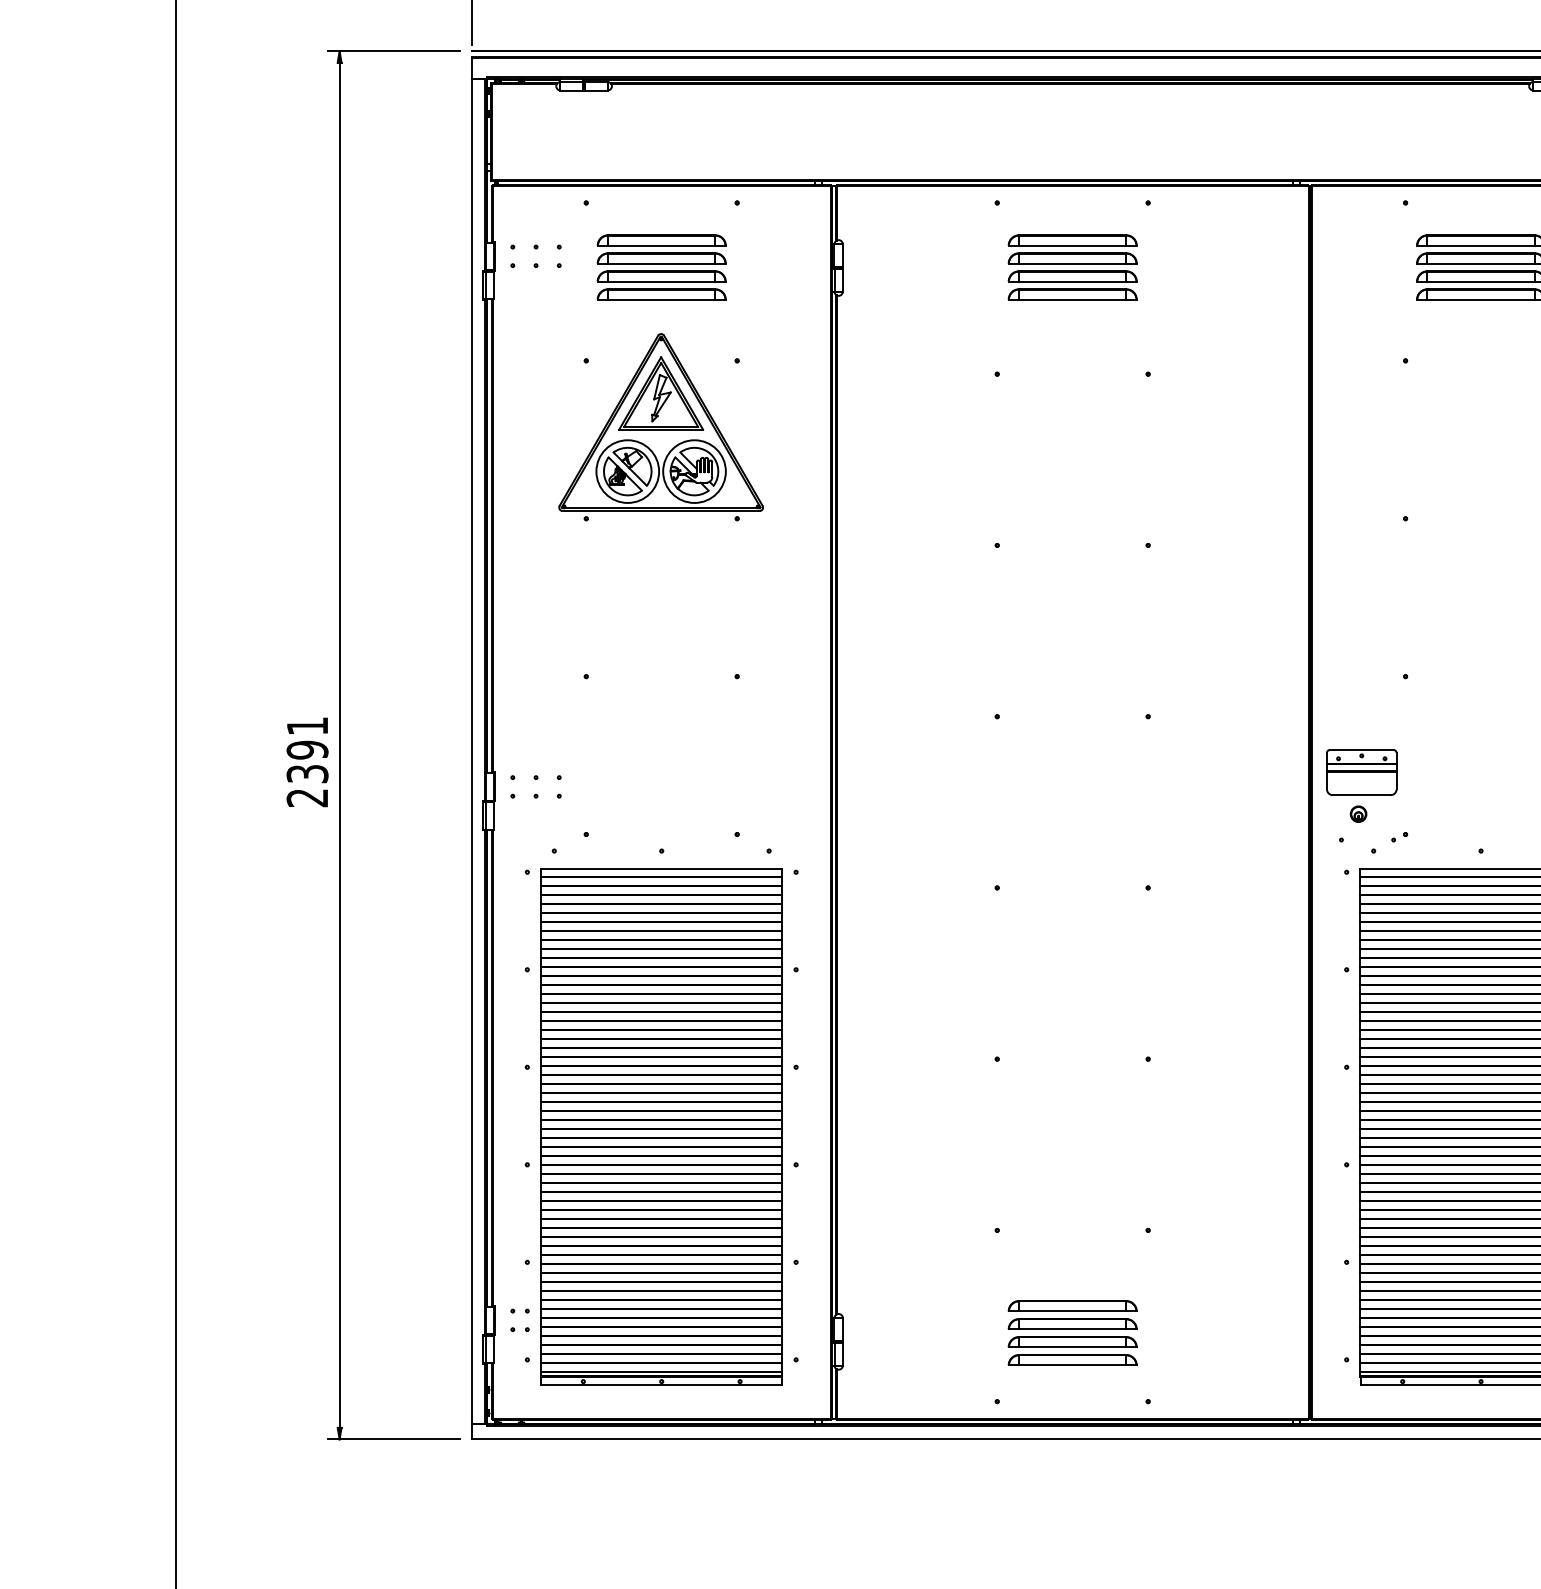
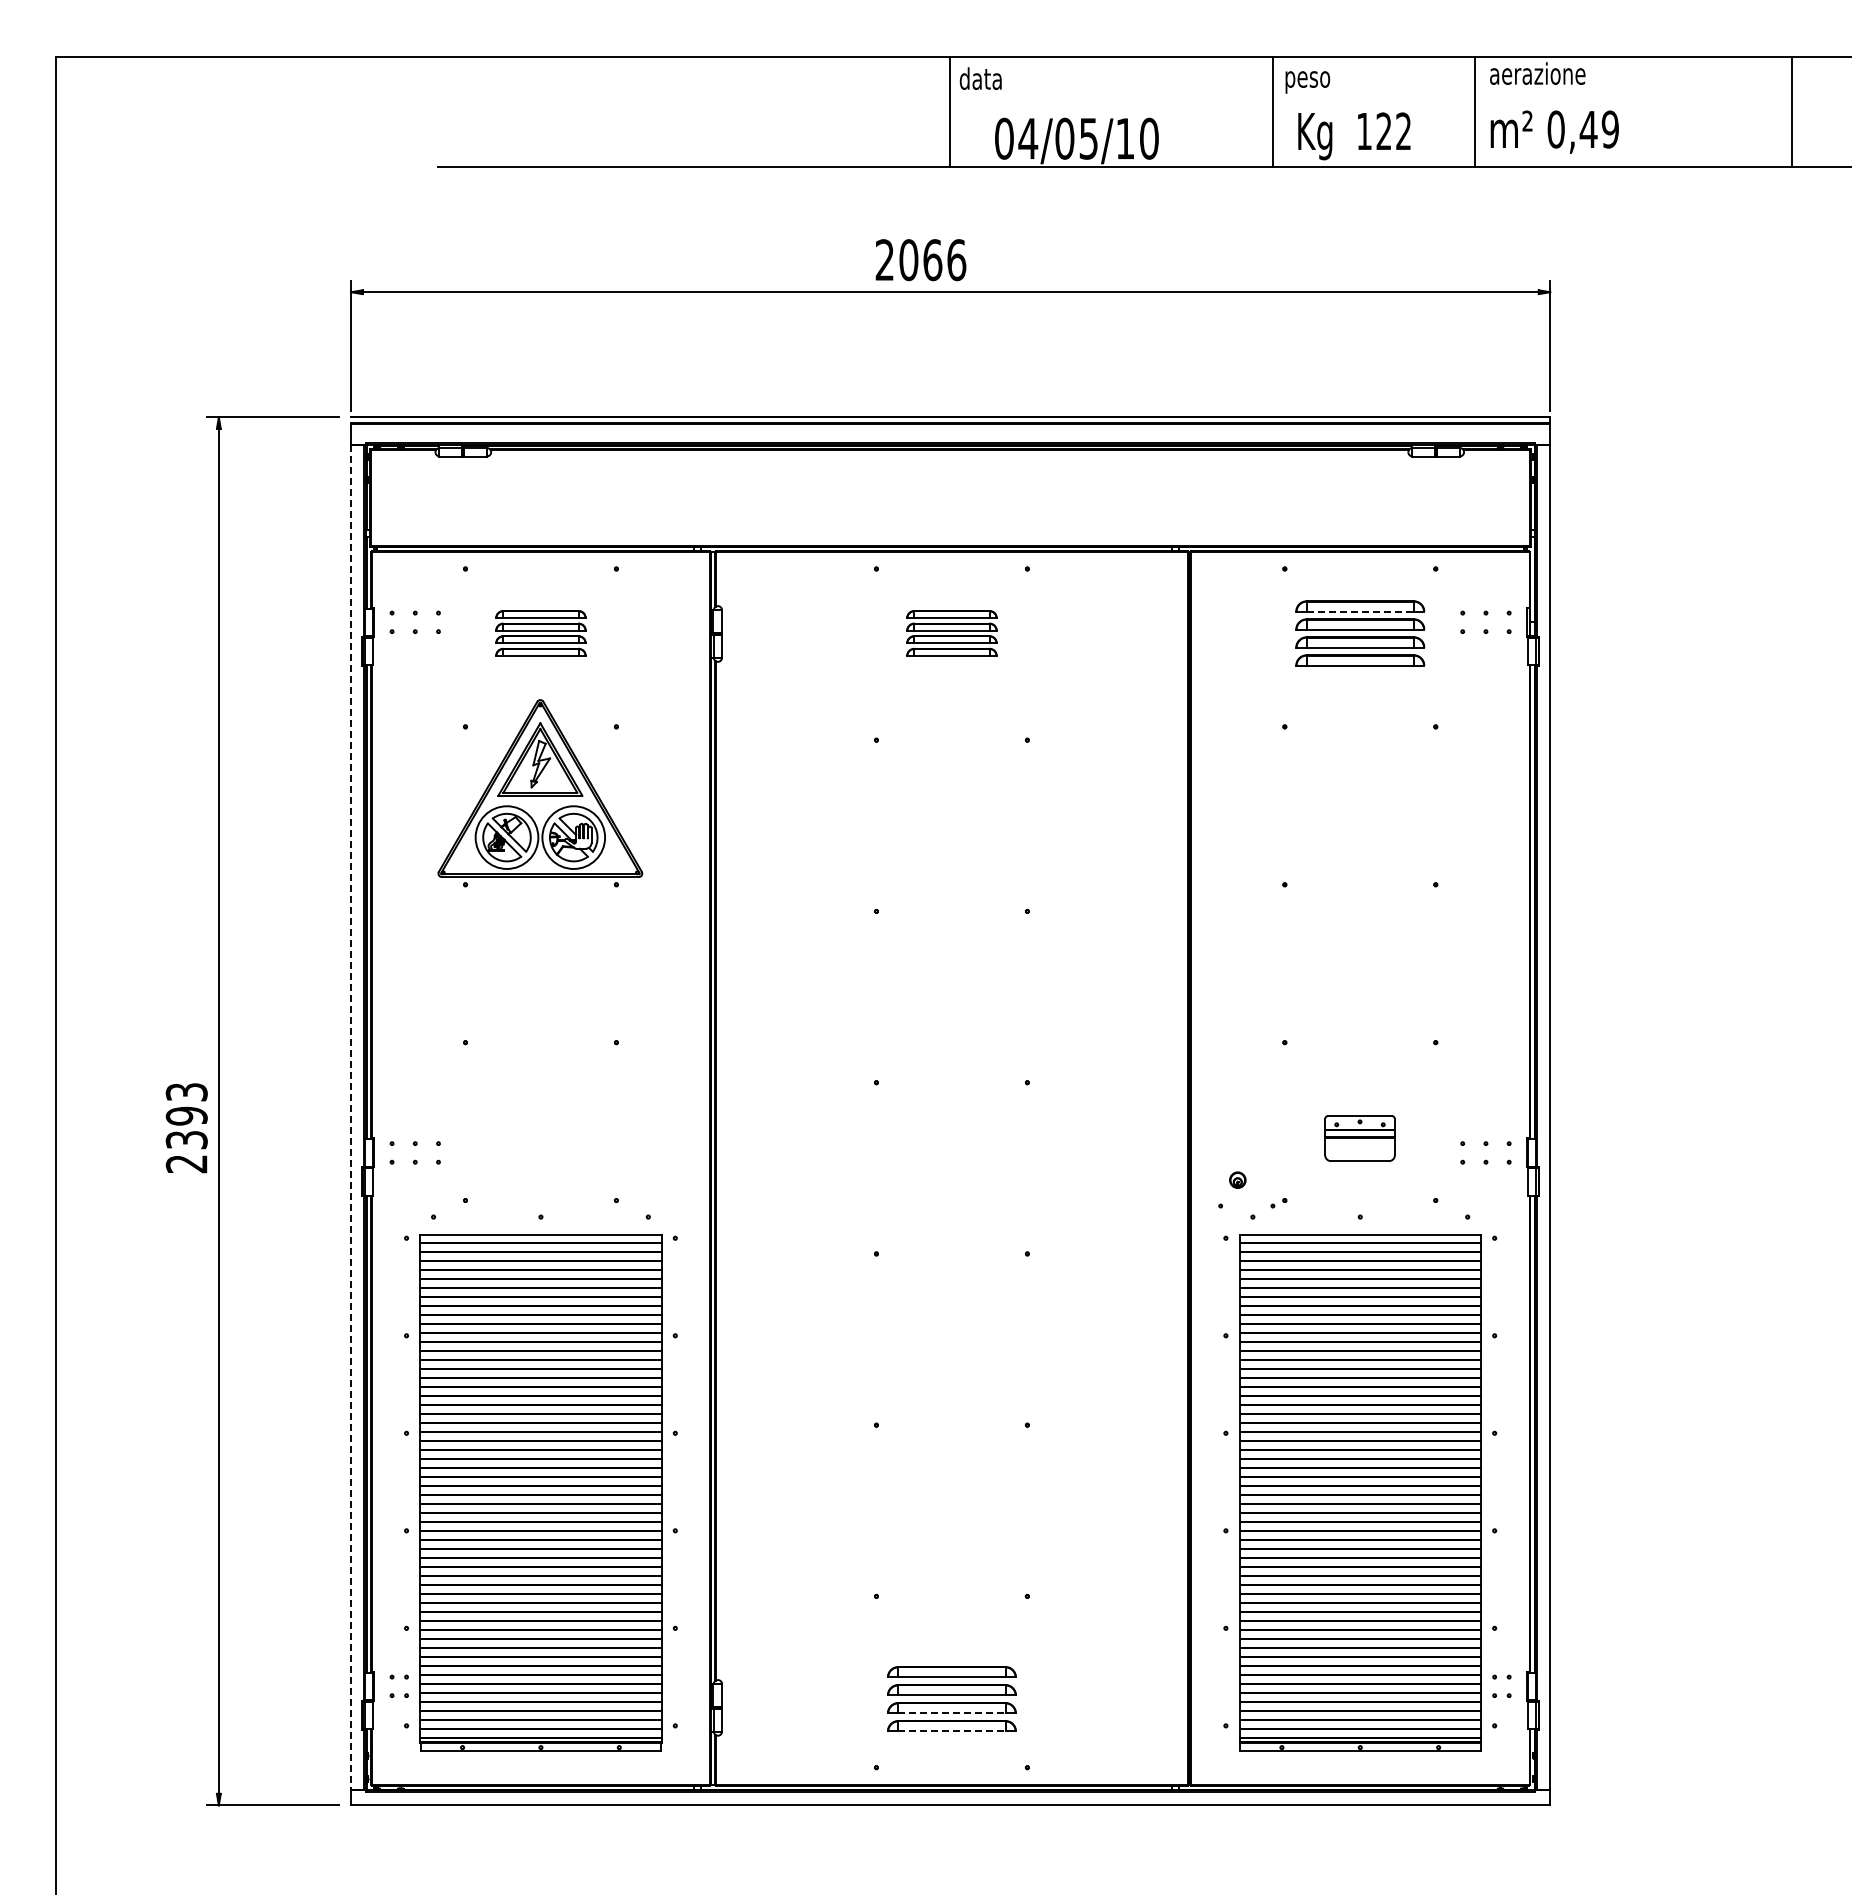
line: (1481, 245) -> (1360, 611), solid -> dashed
part: (661, 267) -> (540, 633), size x0.7
part: (1072, 267) -> (951, 633), size x0.7
text: (307, 726) -> (186, 1092), 2391 -> 2393
line: (472, 752) -> (351, 1118), solid -> dashed
part: (1361, 772) -> (1359, 1138), moved
line: (1072, 1347) -> (951, 1713), solid -> dashed
line: (1072, 1365) -> (951, 1731), solid -> dashed

